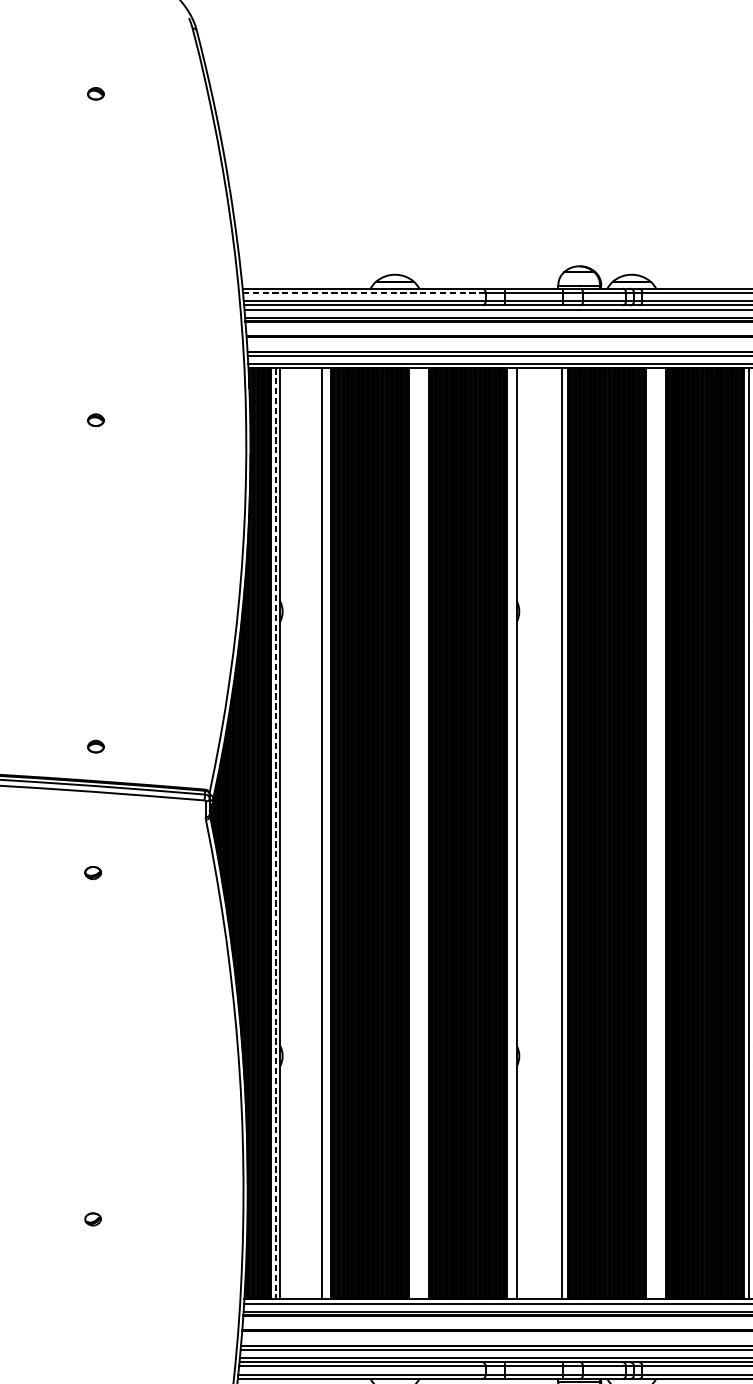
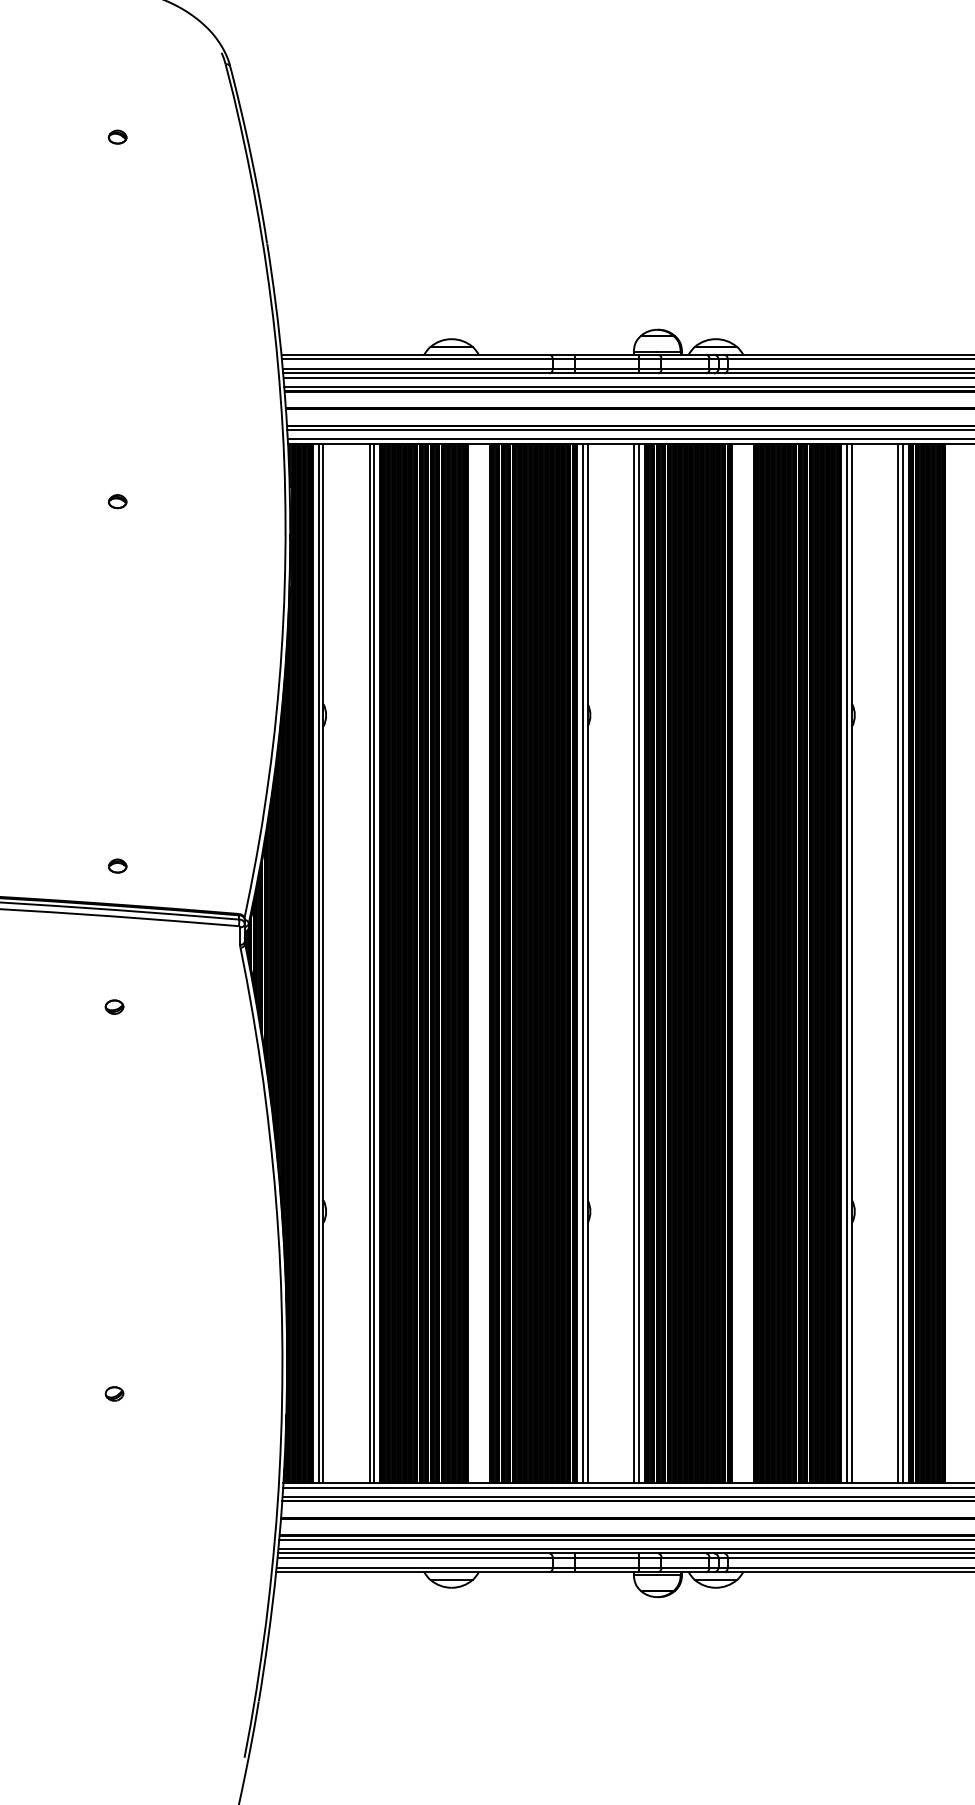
line: (363, 292) -> (416, 359), dashed -> solid
line: (275, 833) -> (318, 963), dashed -> solid
line: (325, 833) -> (374, 963), added
line: (513, 833) -> (583, 963), added
line: (557, 833) -> (633, 963), added

